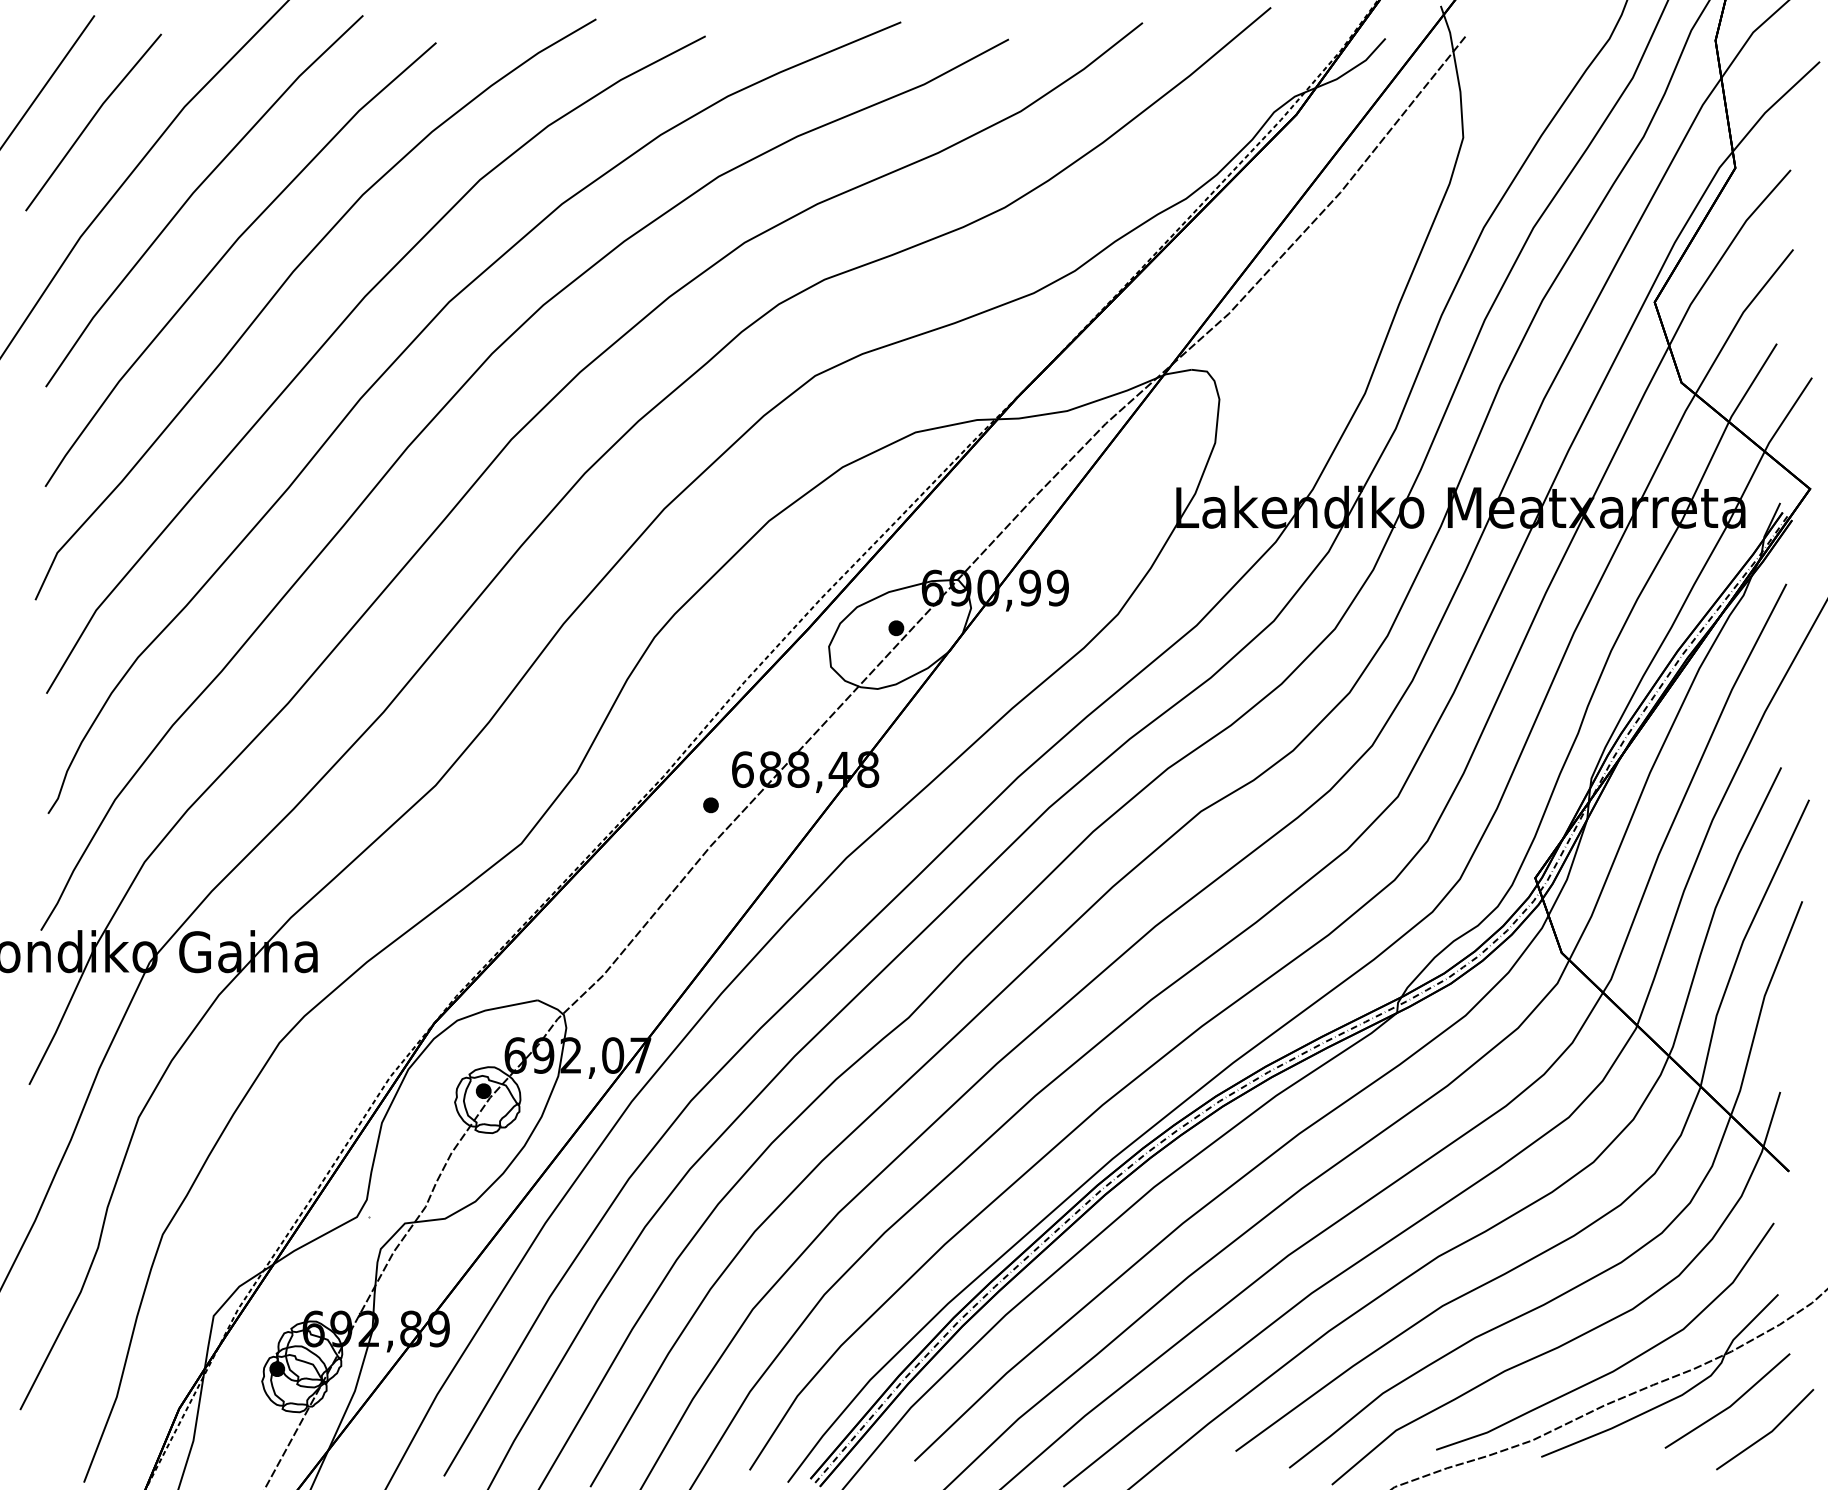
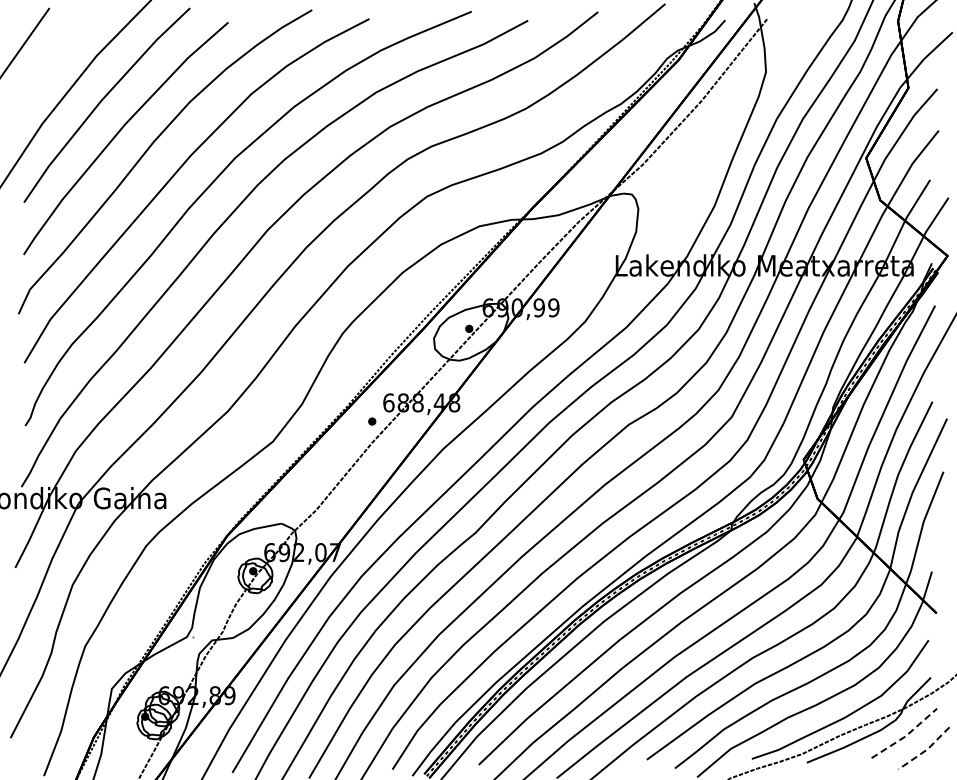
line: (94, 119) -> (49, 62), removed
line: (1729, 1406) -> (905, 736), solid -> dashed
line: (1769, 1433) -> (926, 750), solid -> dashed

